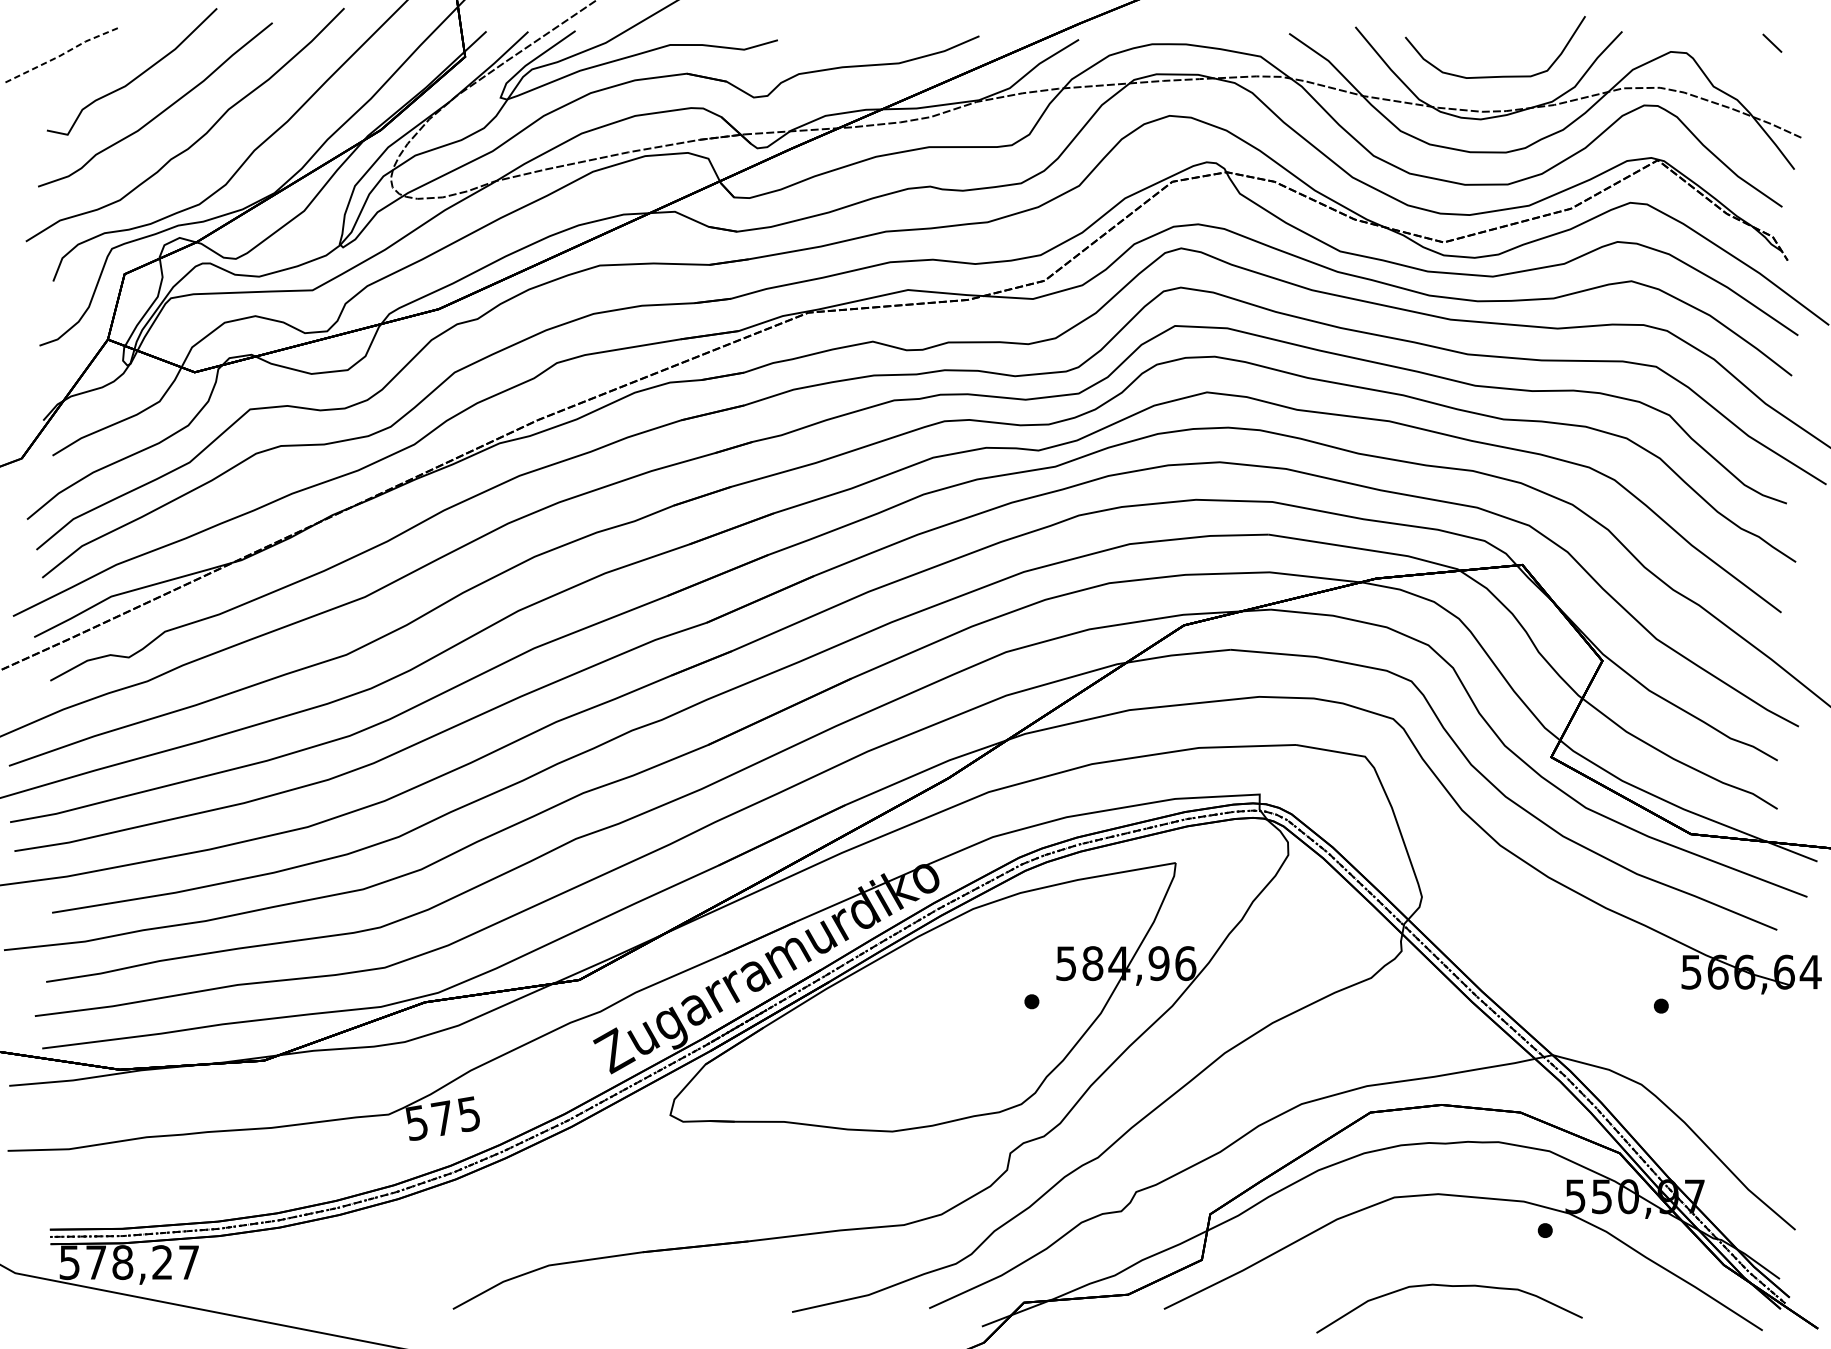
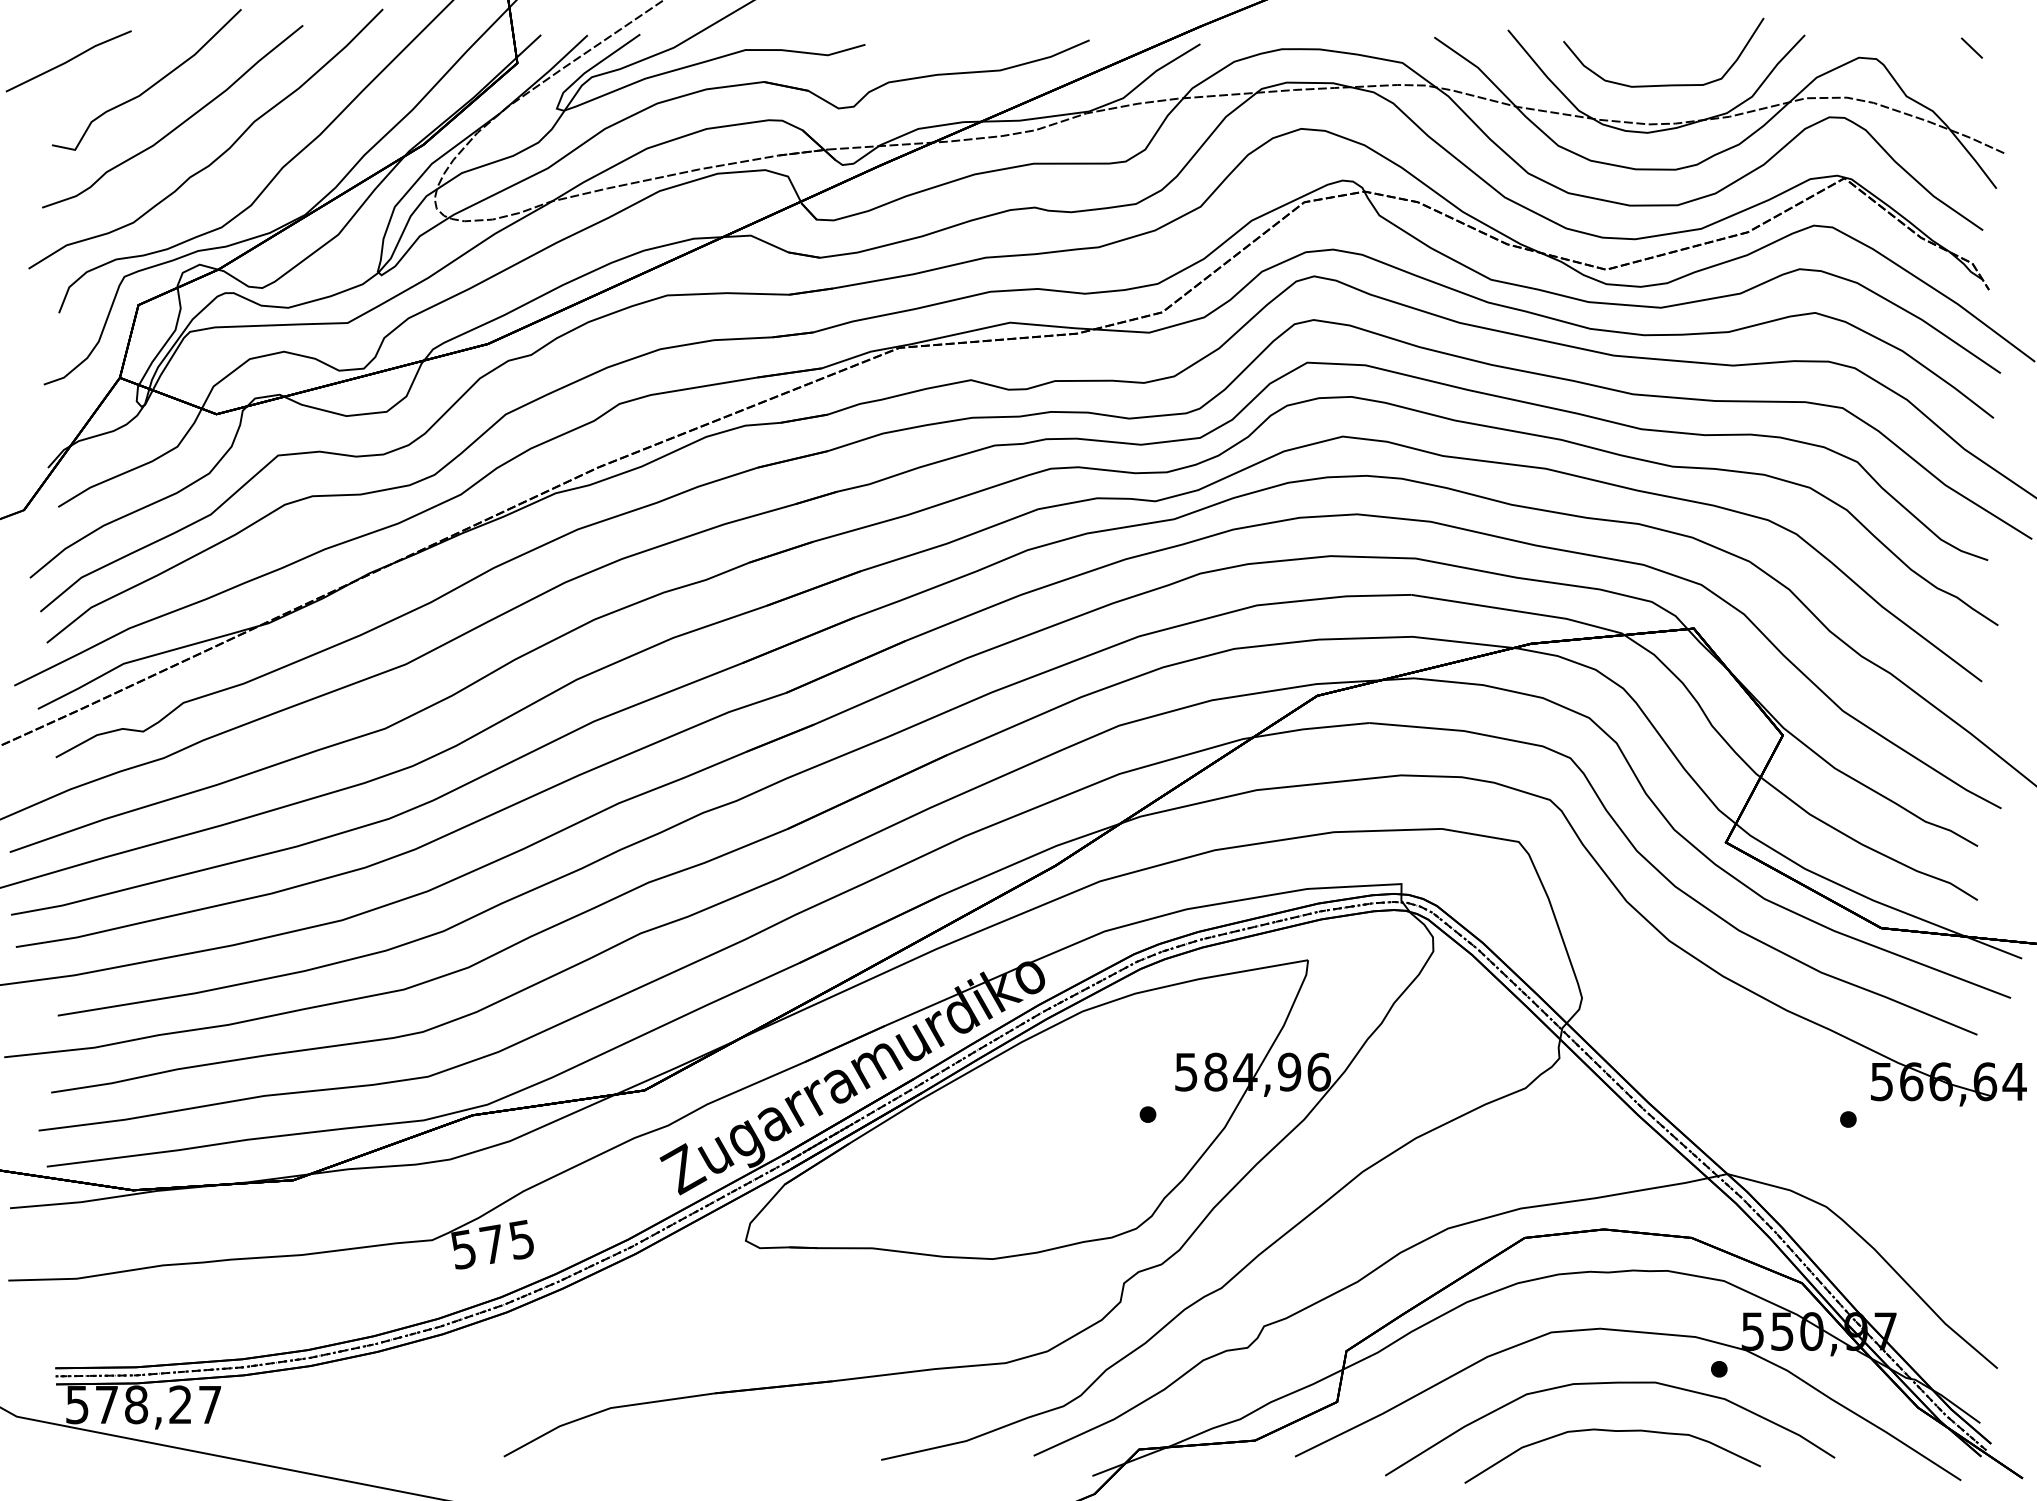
line: (61, 55) -> (68, 61), dashed -> solid
curve: (1447, 1243) -> (1610, 1383), added

